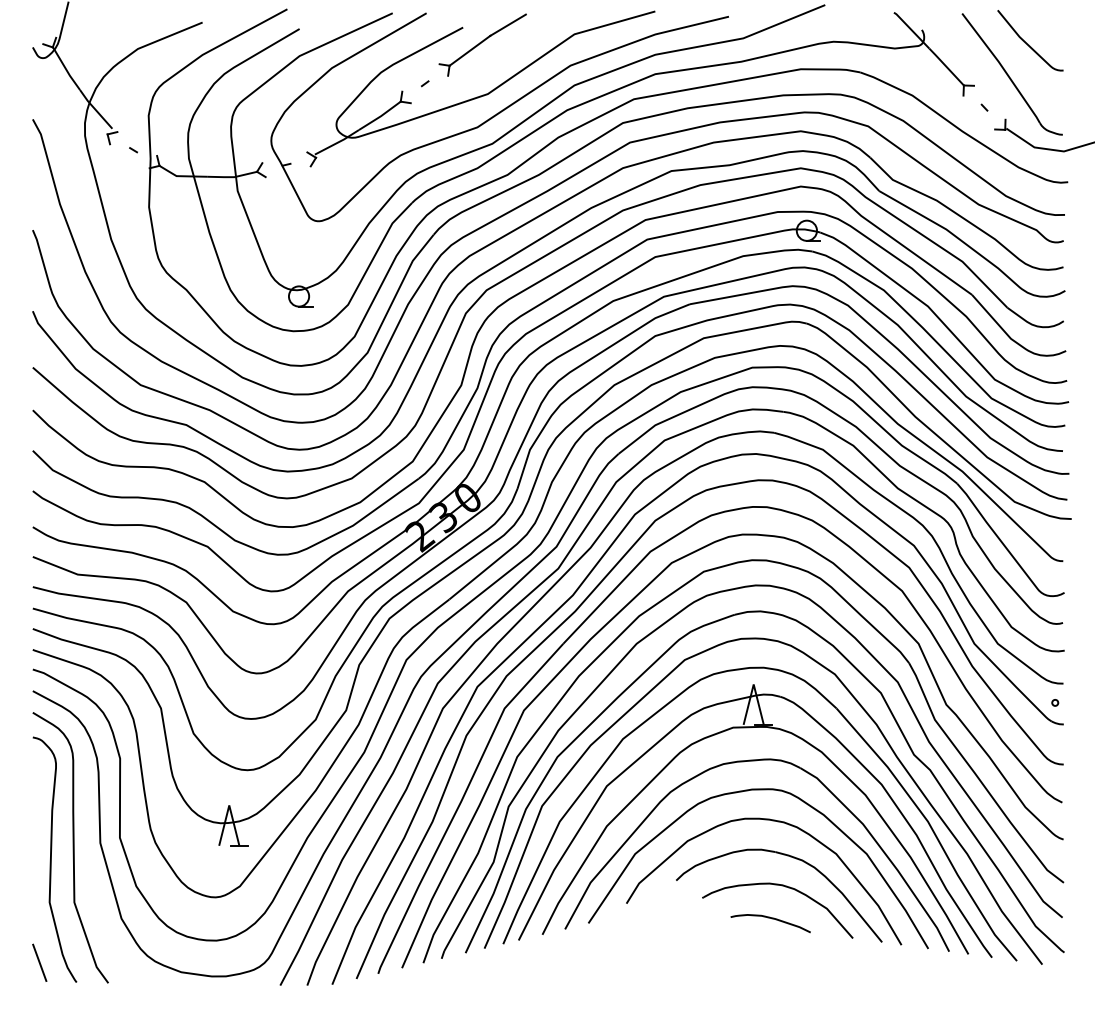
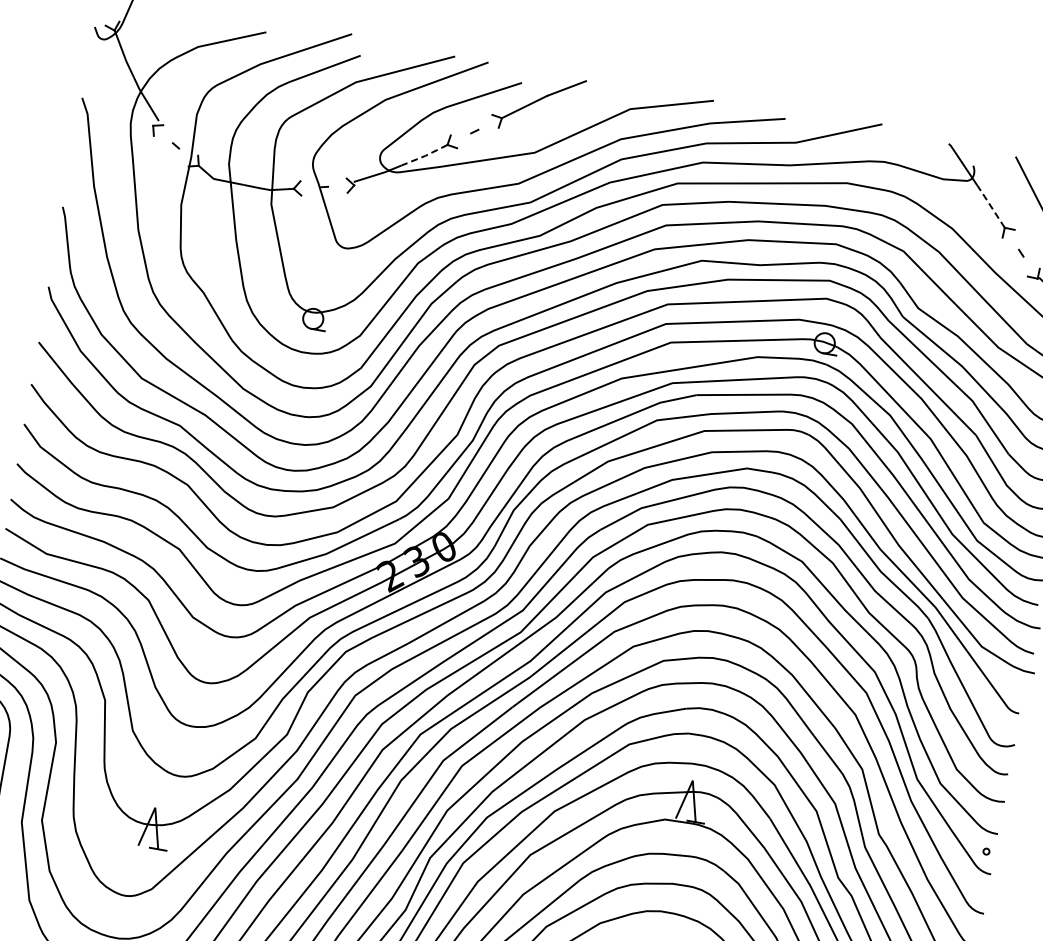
line: (946, 66) -> (991, 206), solid -> dashed
line: (380, 116) -> (425, 156), solid -> dashed

